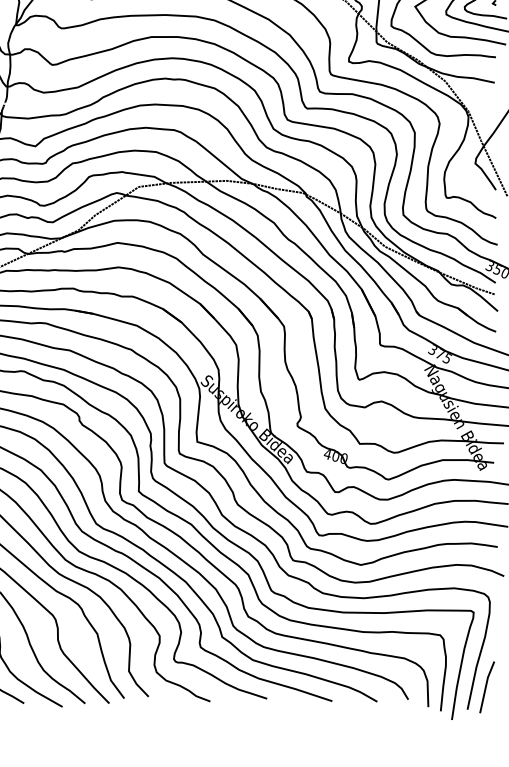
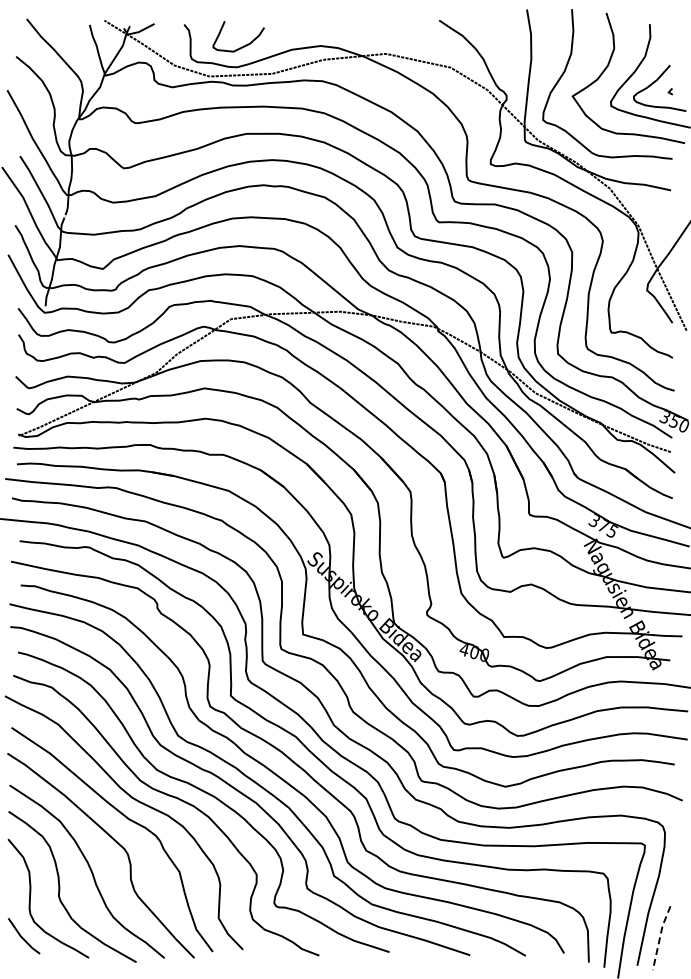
line: (486, 686) -> (660, 937), solid -> dashed

